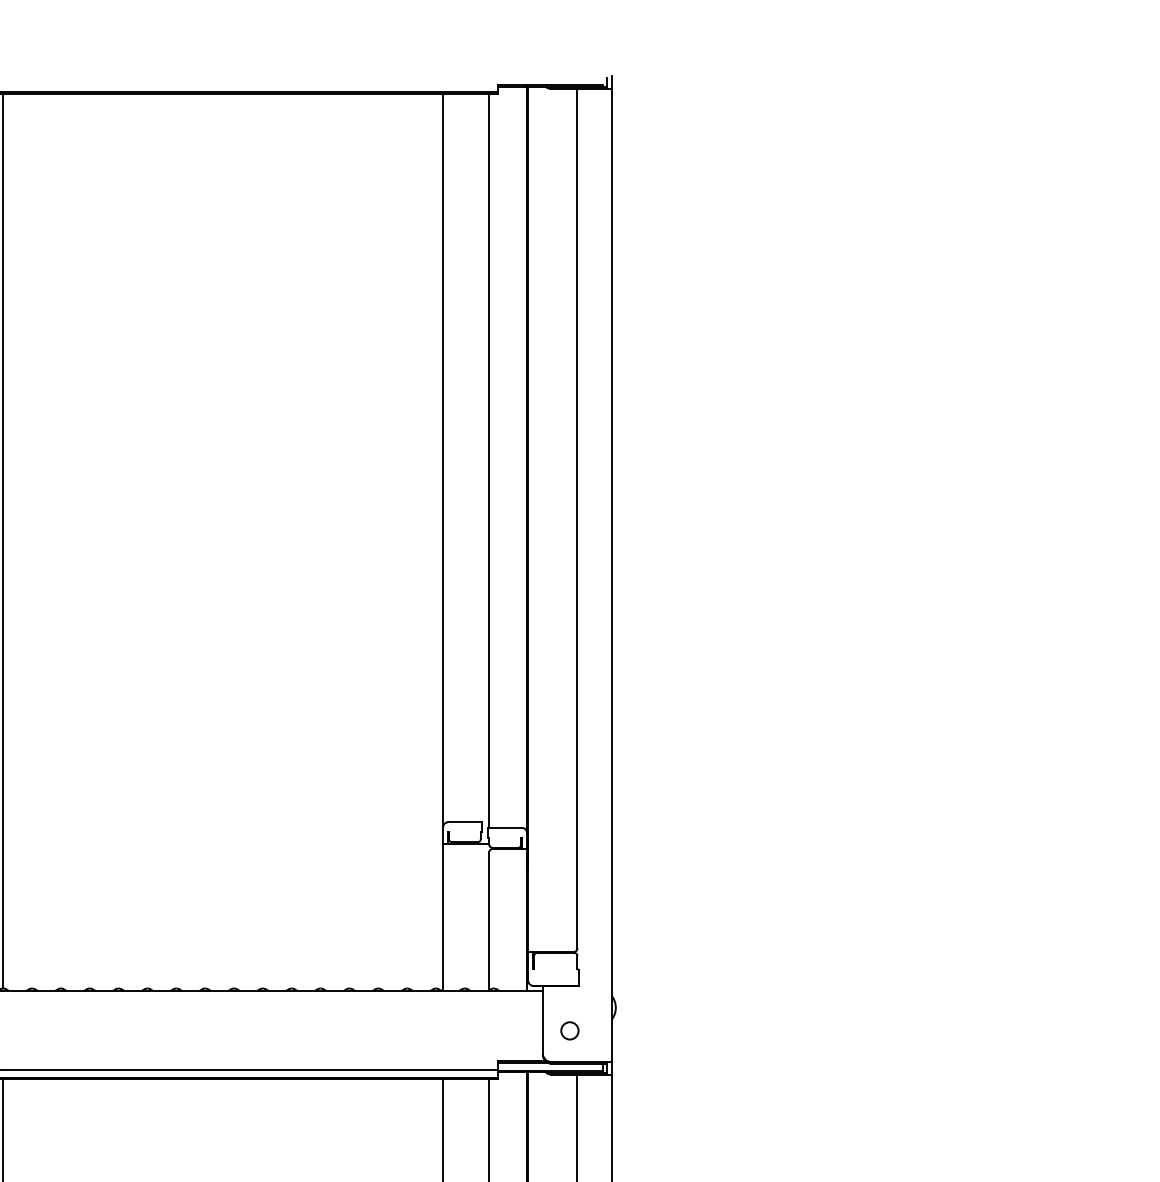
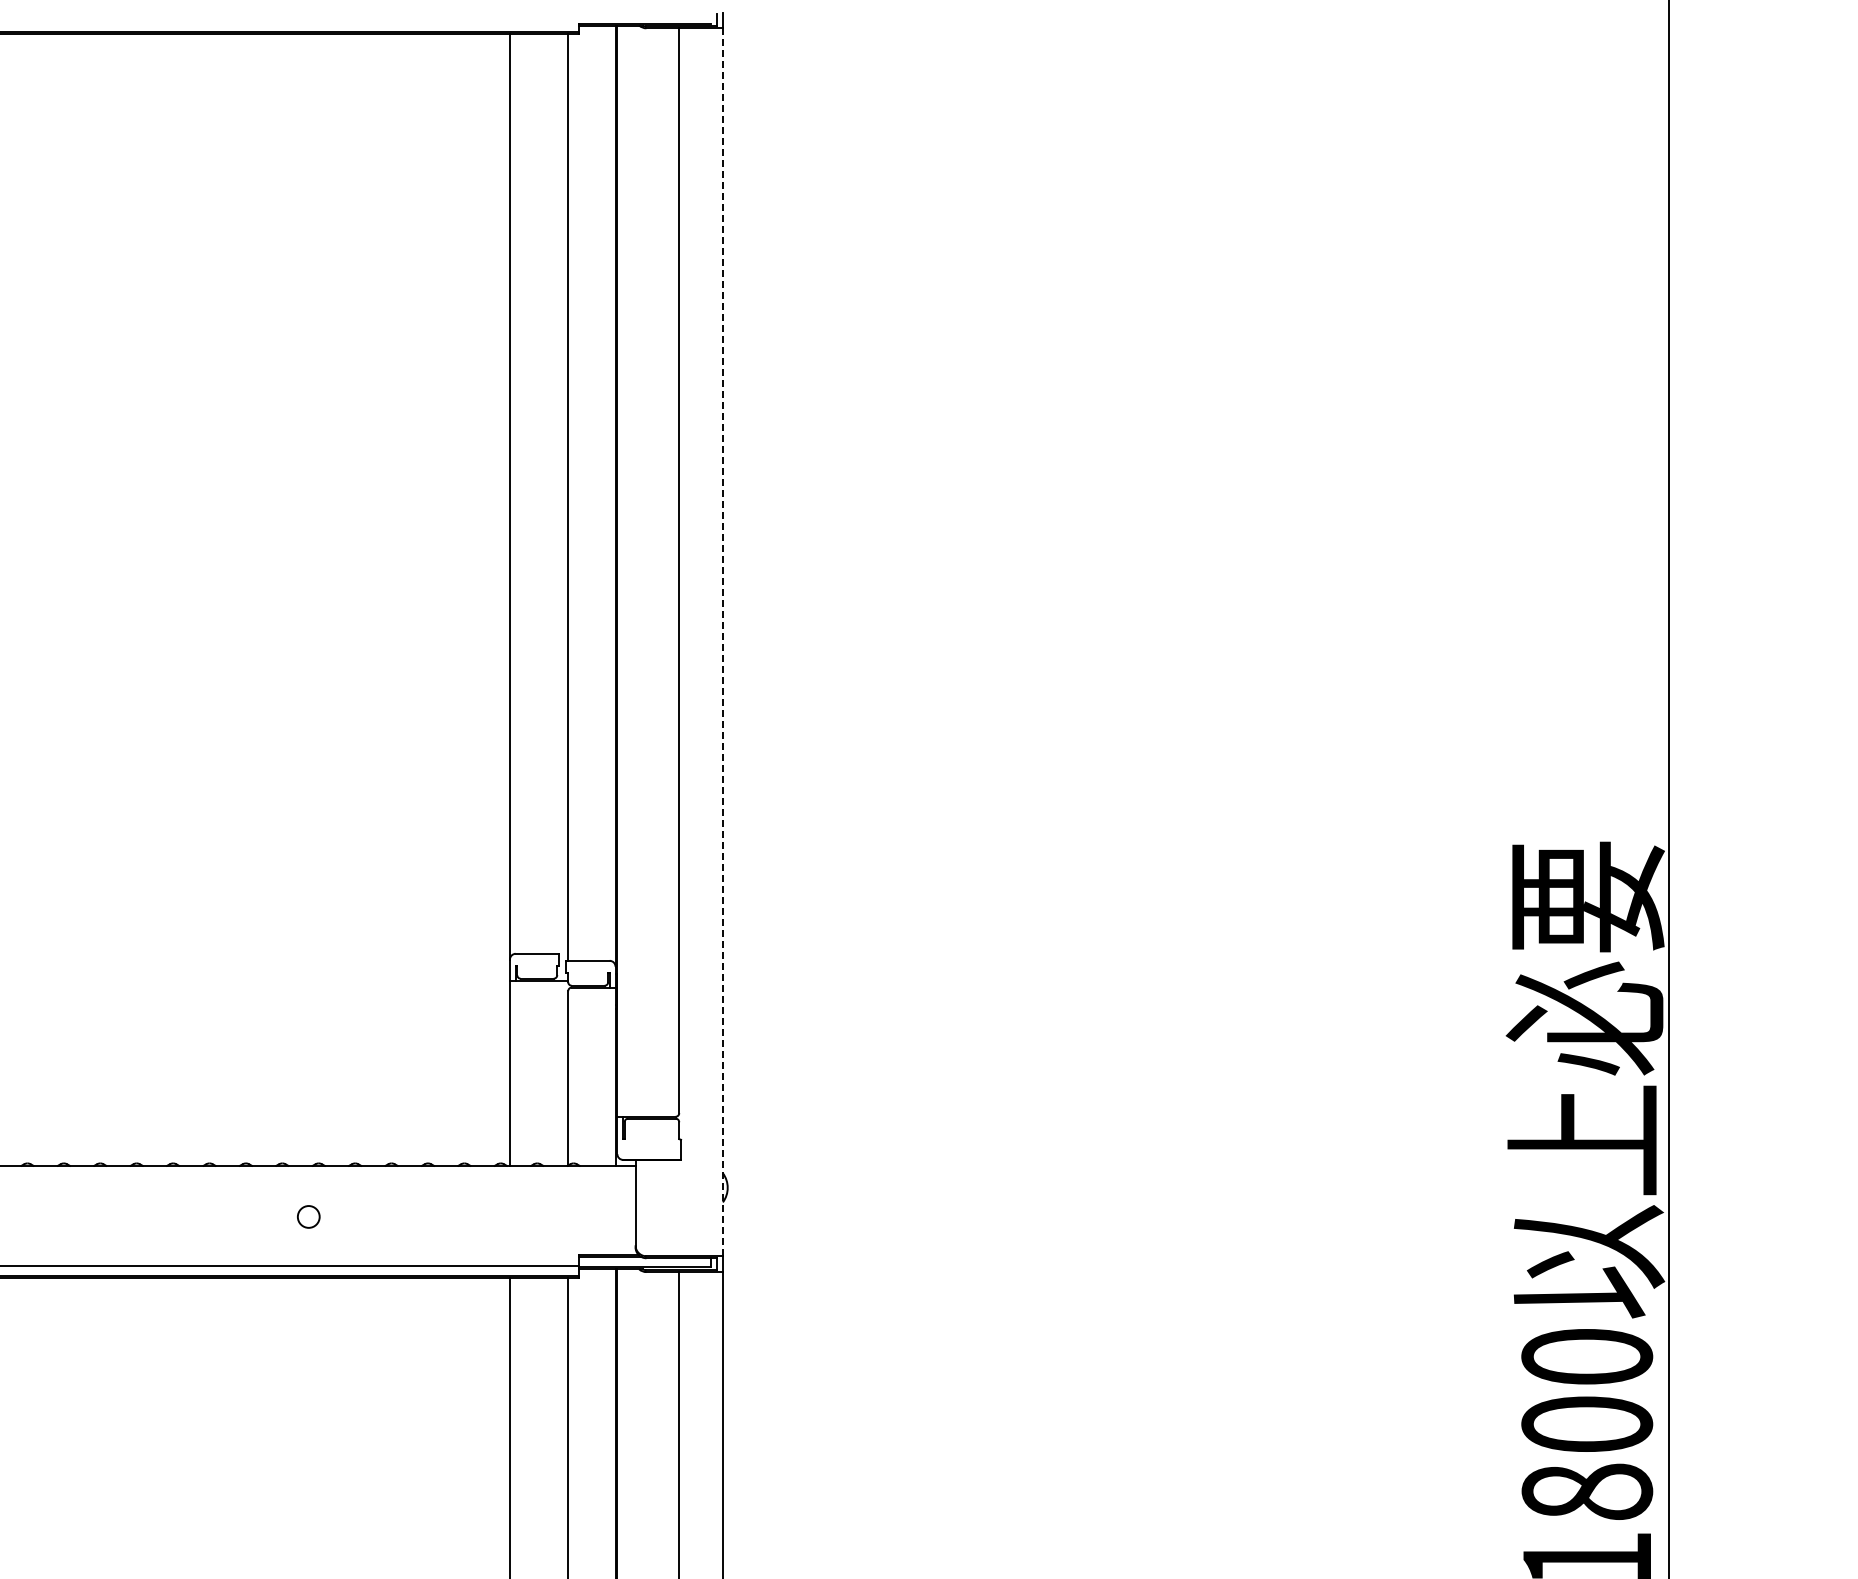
line: (611, 575) -> (722, 642), solid -> dashed
circle: (569, 1030) -> (308, 1216), moved

